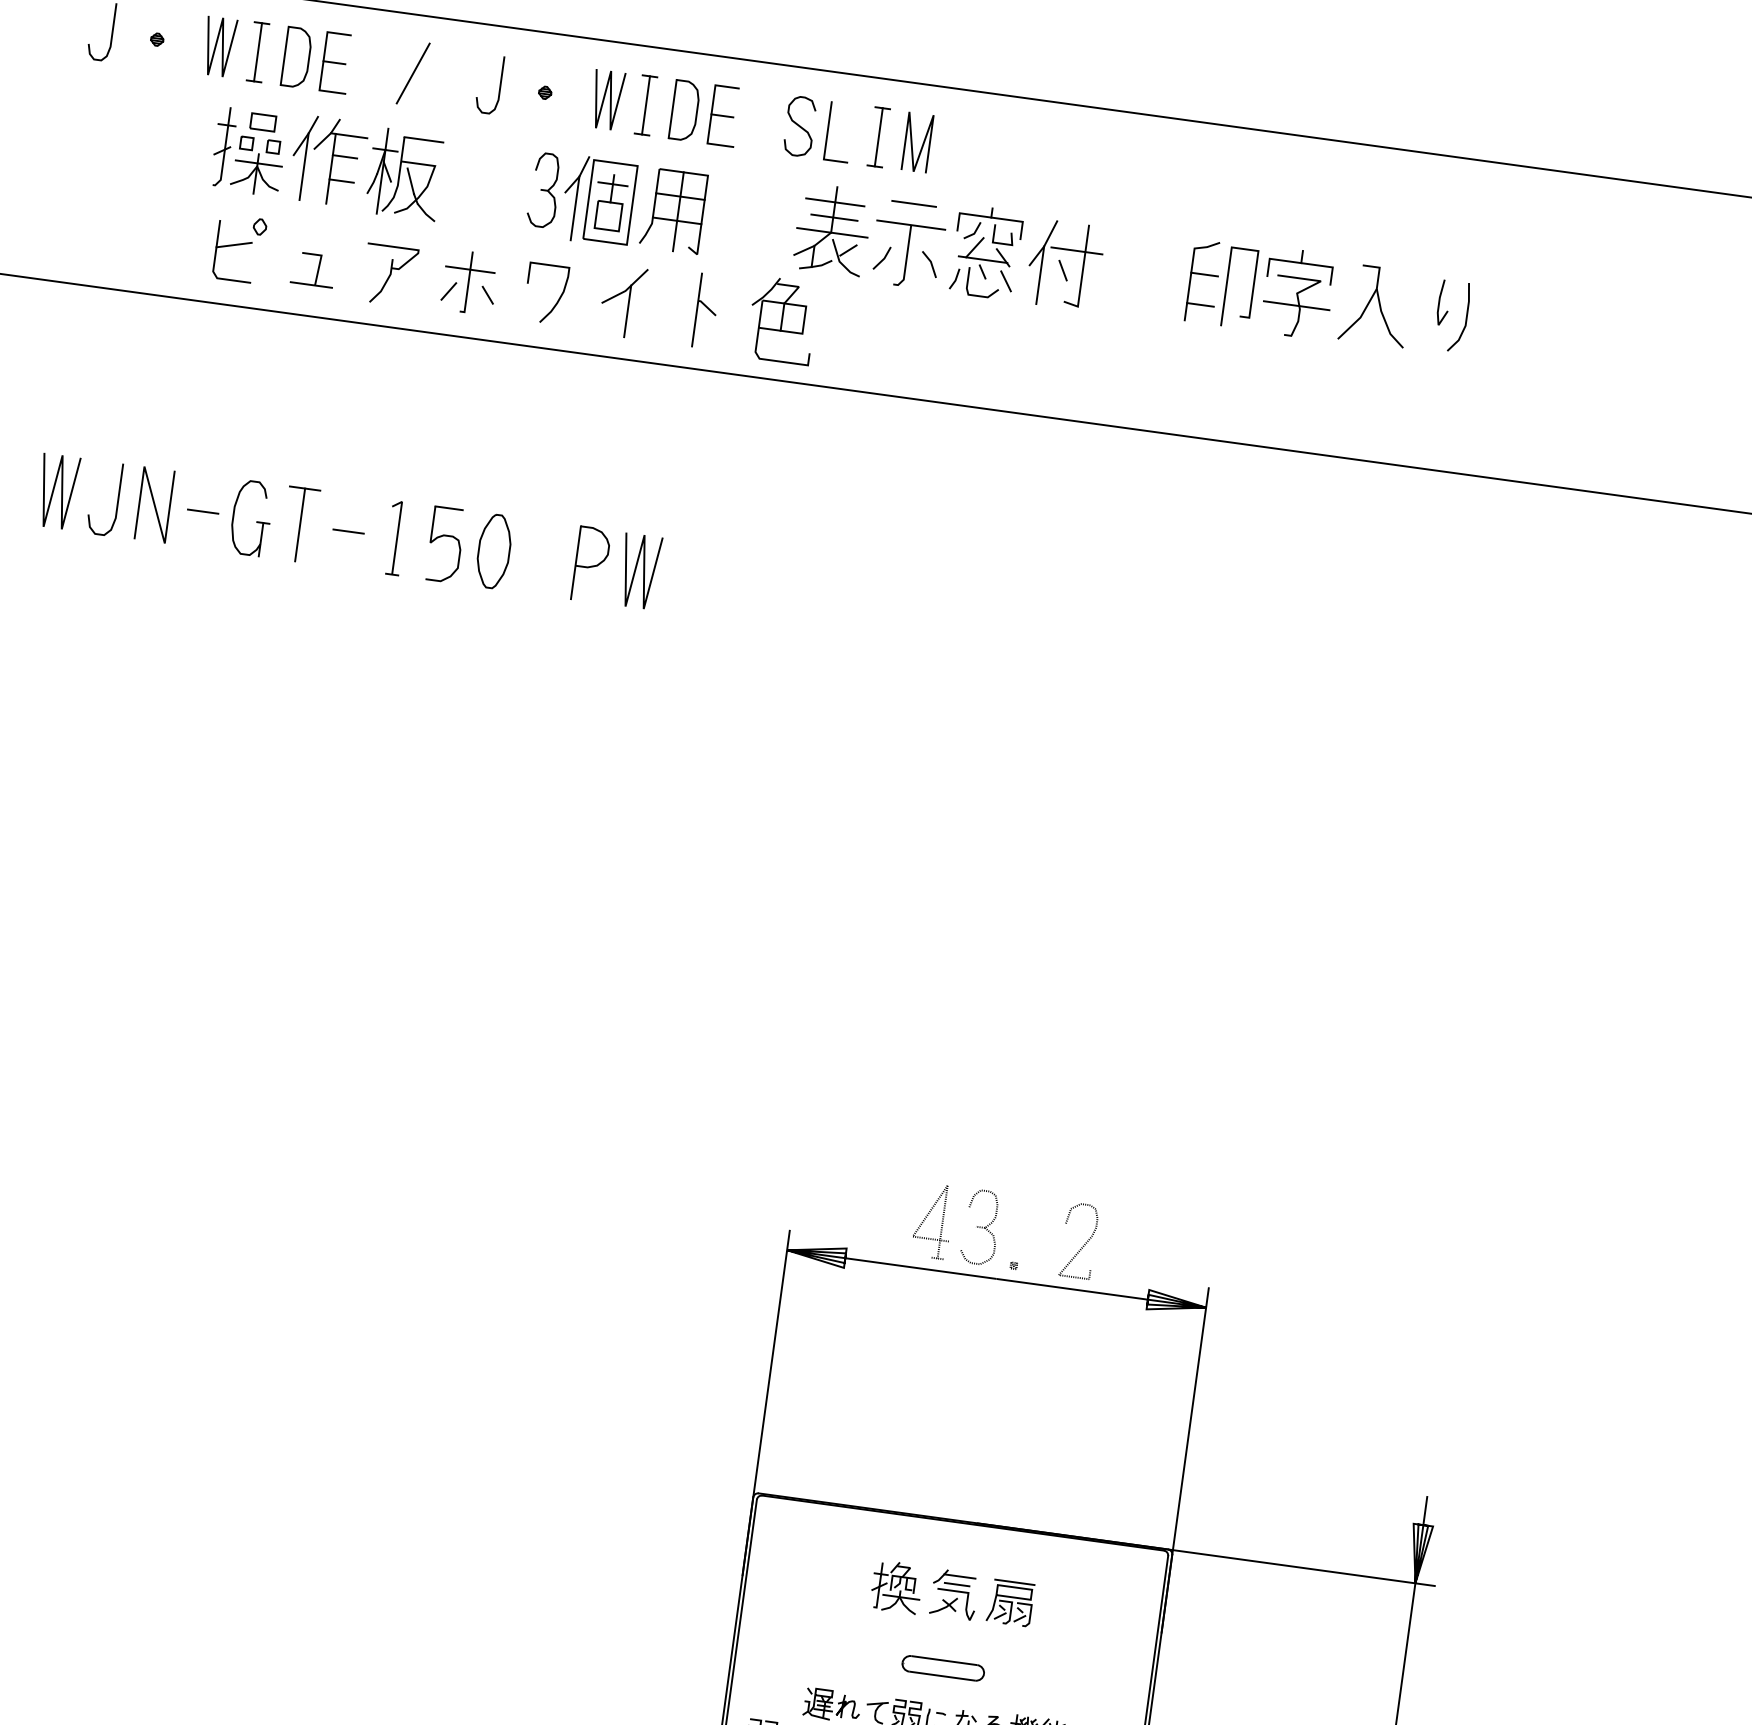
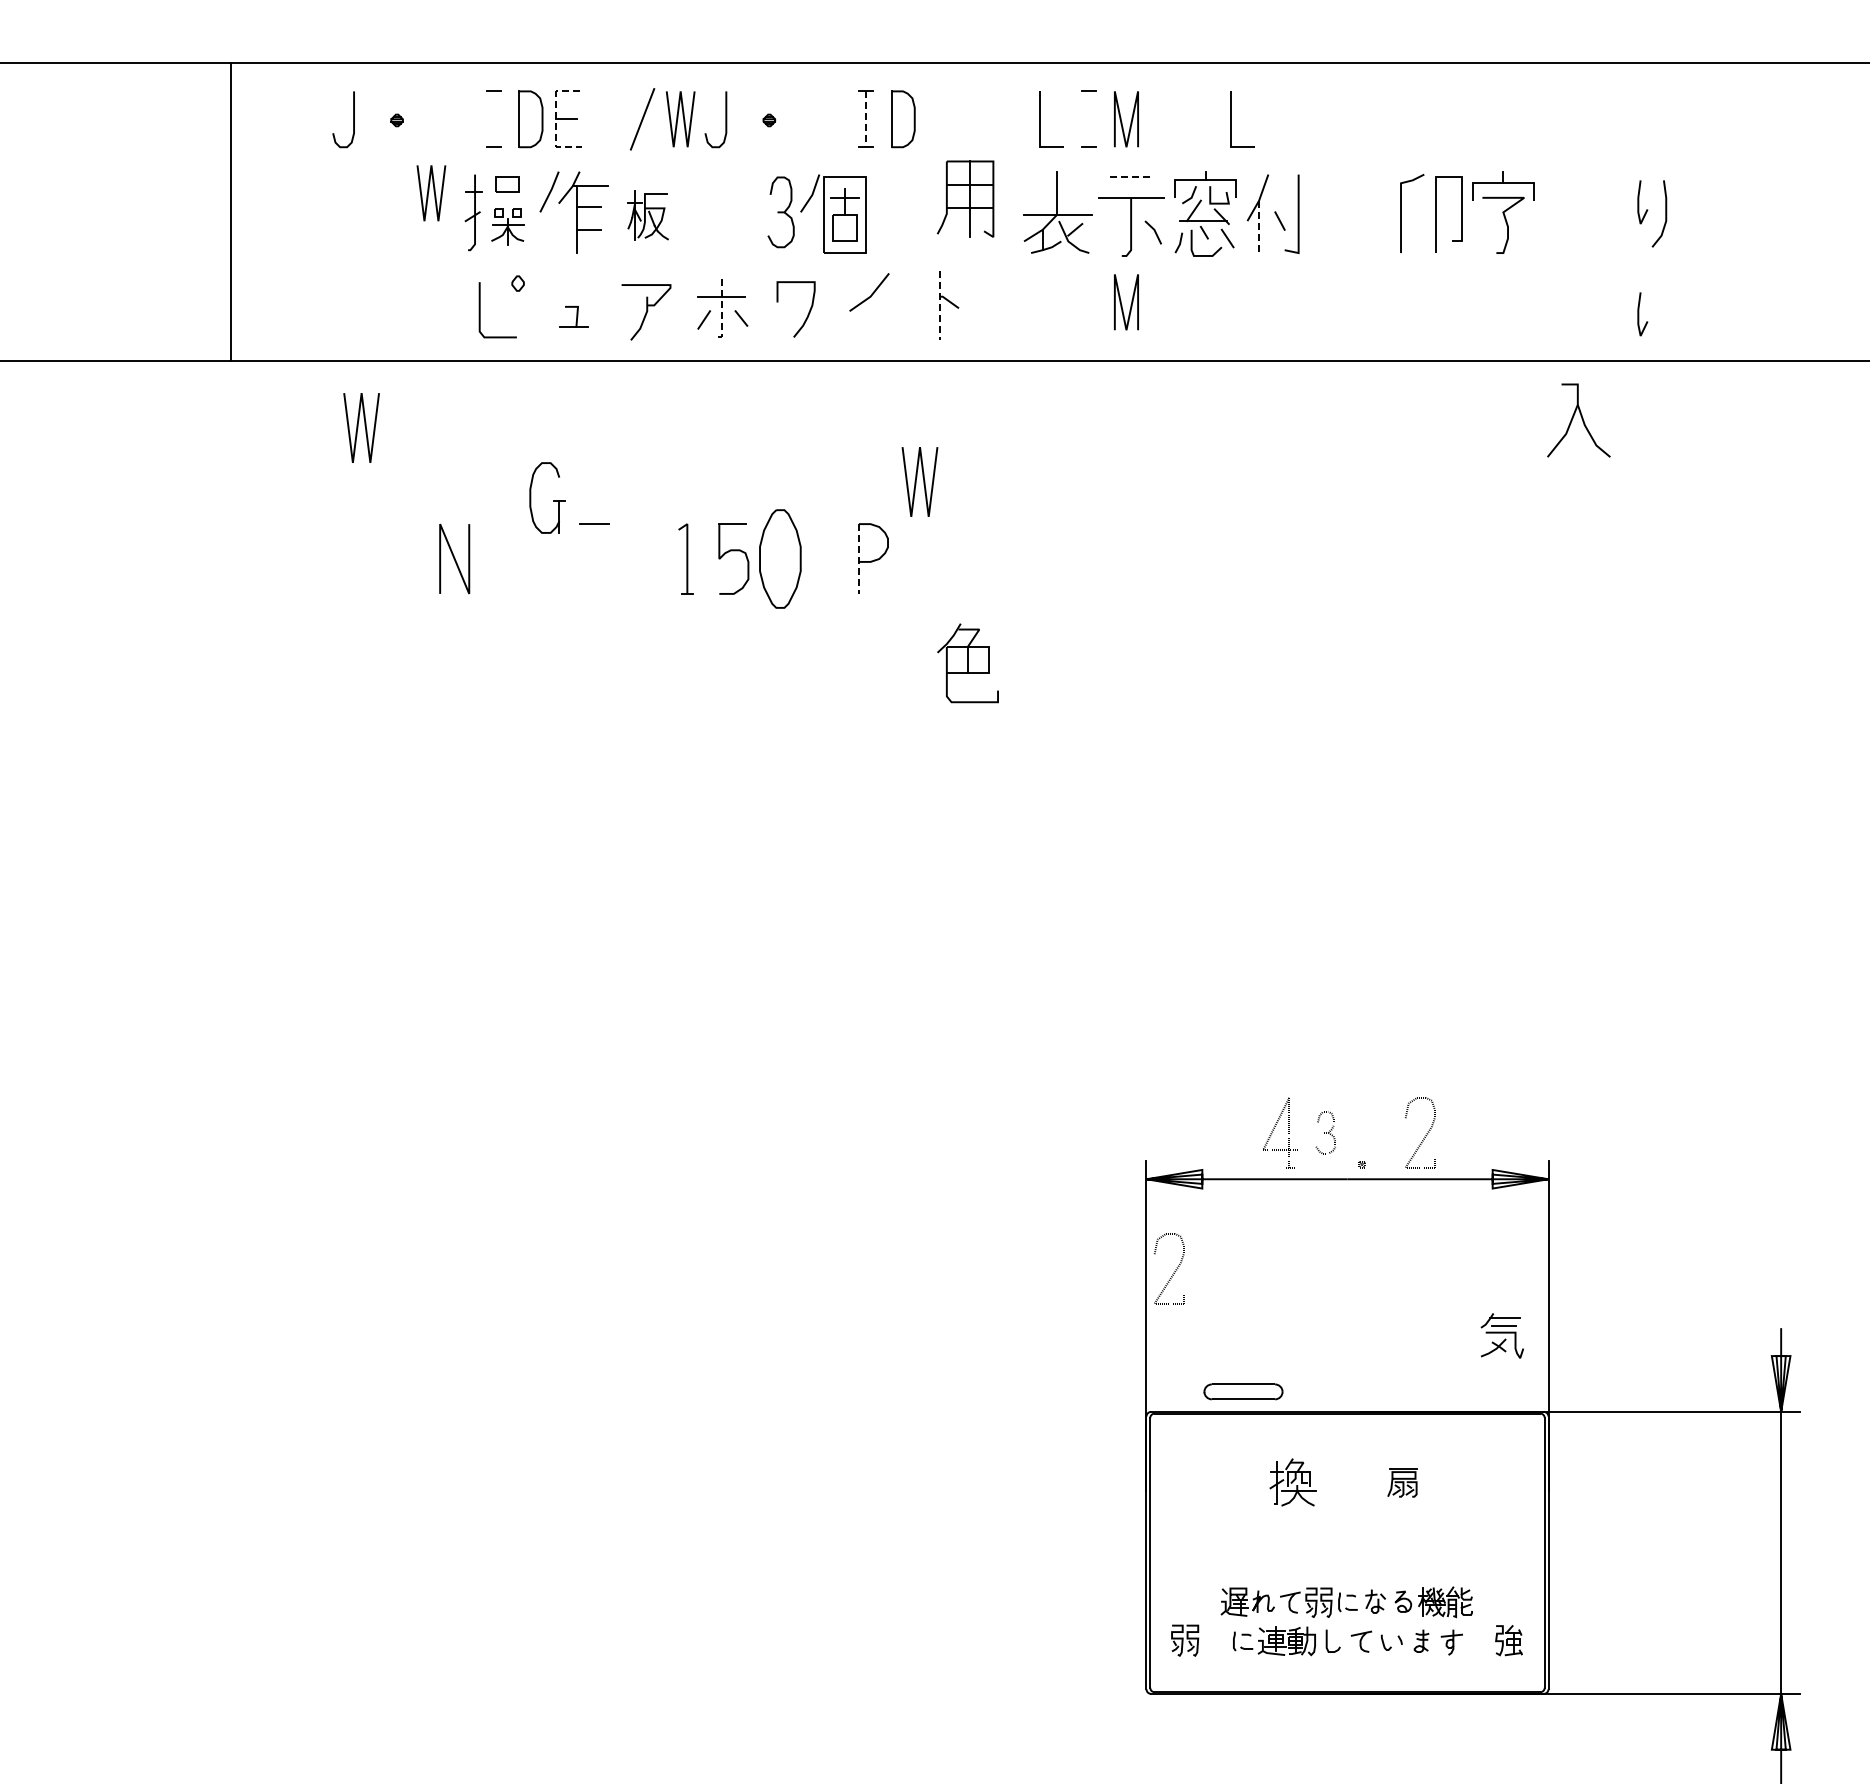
line: (221, 46) -> (433, 192), moved
line: (257, 52) -> (493, 119), removed
line: (323, 62) -> (556, 120), solid -> dashed
line: (604, 100) -> (678, 119), moved
line: (645, 105) -> (865, 119), solid -> dashed
part: (723, 115) -> (940, 118), removed
curve: (799, 126) -> (1013, 119), removed
line: (879, 137) -> (1089, 119), removed
line: (1027, 157) -> (1231, 119), added
part: (257, 165) -> (507, 226), size x0.7
line: (303, 167) -> (551, 221), removed
part: (405, 174) -> (648, 215), size x0.6
line: (835, 202) -> (1056, 186), removed
line: (914, 203) -> (1131, 177), solid -> dashed
line: (575, 207) -> (812, 224), removed
part: (673, 210) -> (965, 198), moved
line: (834, 217) -> (1057, 200), removed
line: (233, 244) -> (495, 303), removed
line: (1076, 250) -> (1290, 200), removed
line: (882, 259) -> (1108, 233), removed
part: (313, 269) -> (573, 316), size x0.7
line: (1204, 274) -> (1413, 206), removed
line: (1040, 275) -> (1259, 228), solid -> dashed
line: (468, 285) -> (721, 311), solid -> dashed
line: (1200, 304) -> (1413, 235), removed
part: (1375, 305) -> (1578, 420), moved
line: (1296, 306) -> (1504, 224), removed
line: (697, 310) -> (940, 305), solid -> dashed
line: (628, 311) -> (875, 315), removed
part: (781, 320) -> (967, 663), moved
line: (895, 336) -> (1130, 304), added
line: (1424, 419) -> (1639, 314), added
line: (54, 490) -> (358, 427), moved
curve: (116, 500) -> (418, 559), removed
line: (202, 512) -> (500, 559), removed
part: (257, 521) -> (553, 500), moved
line: (300, 524) -> (594, 558), removed
line: (348, 532) -> (640, 559), removed
part: (494, 550) -> (780, 558), size x1.4
line: (575, 563) -> (858, 559), solid -> dashed
line: (636, 570) -> (916, 481), moved
part: (980, 1227) -> (1325, 1132), size x0.6
curve: (801, 1351) -> (1173, 1272), added
part: (953, 1593) -> (1501, 1335), moved
part: (1010, 1602) -> (1402, 1482), size x0.7
part: (943, 1667) -> (1243, 1391), moved

